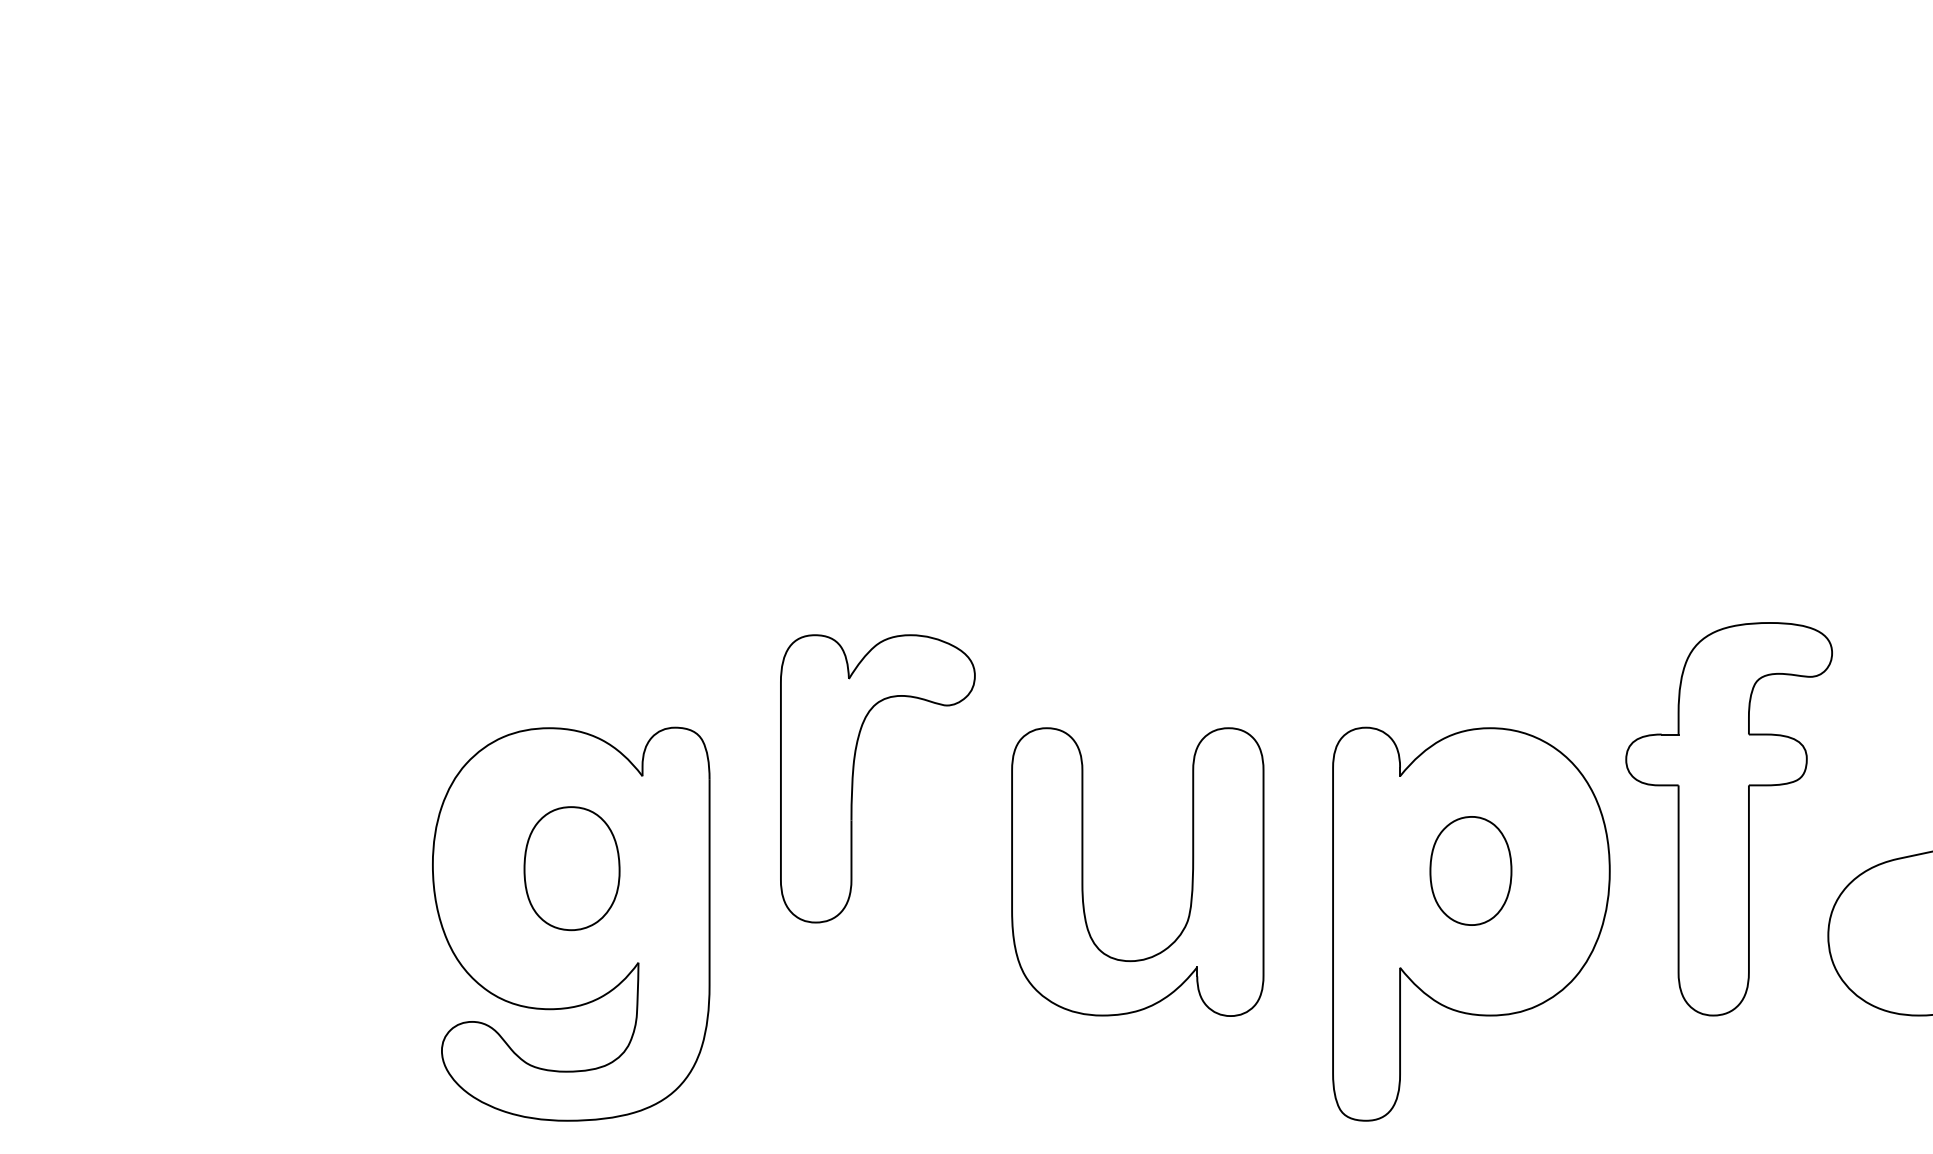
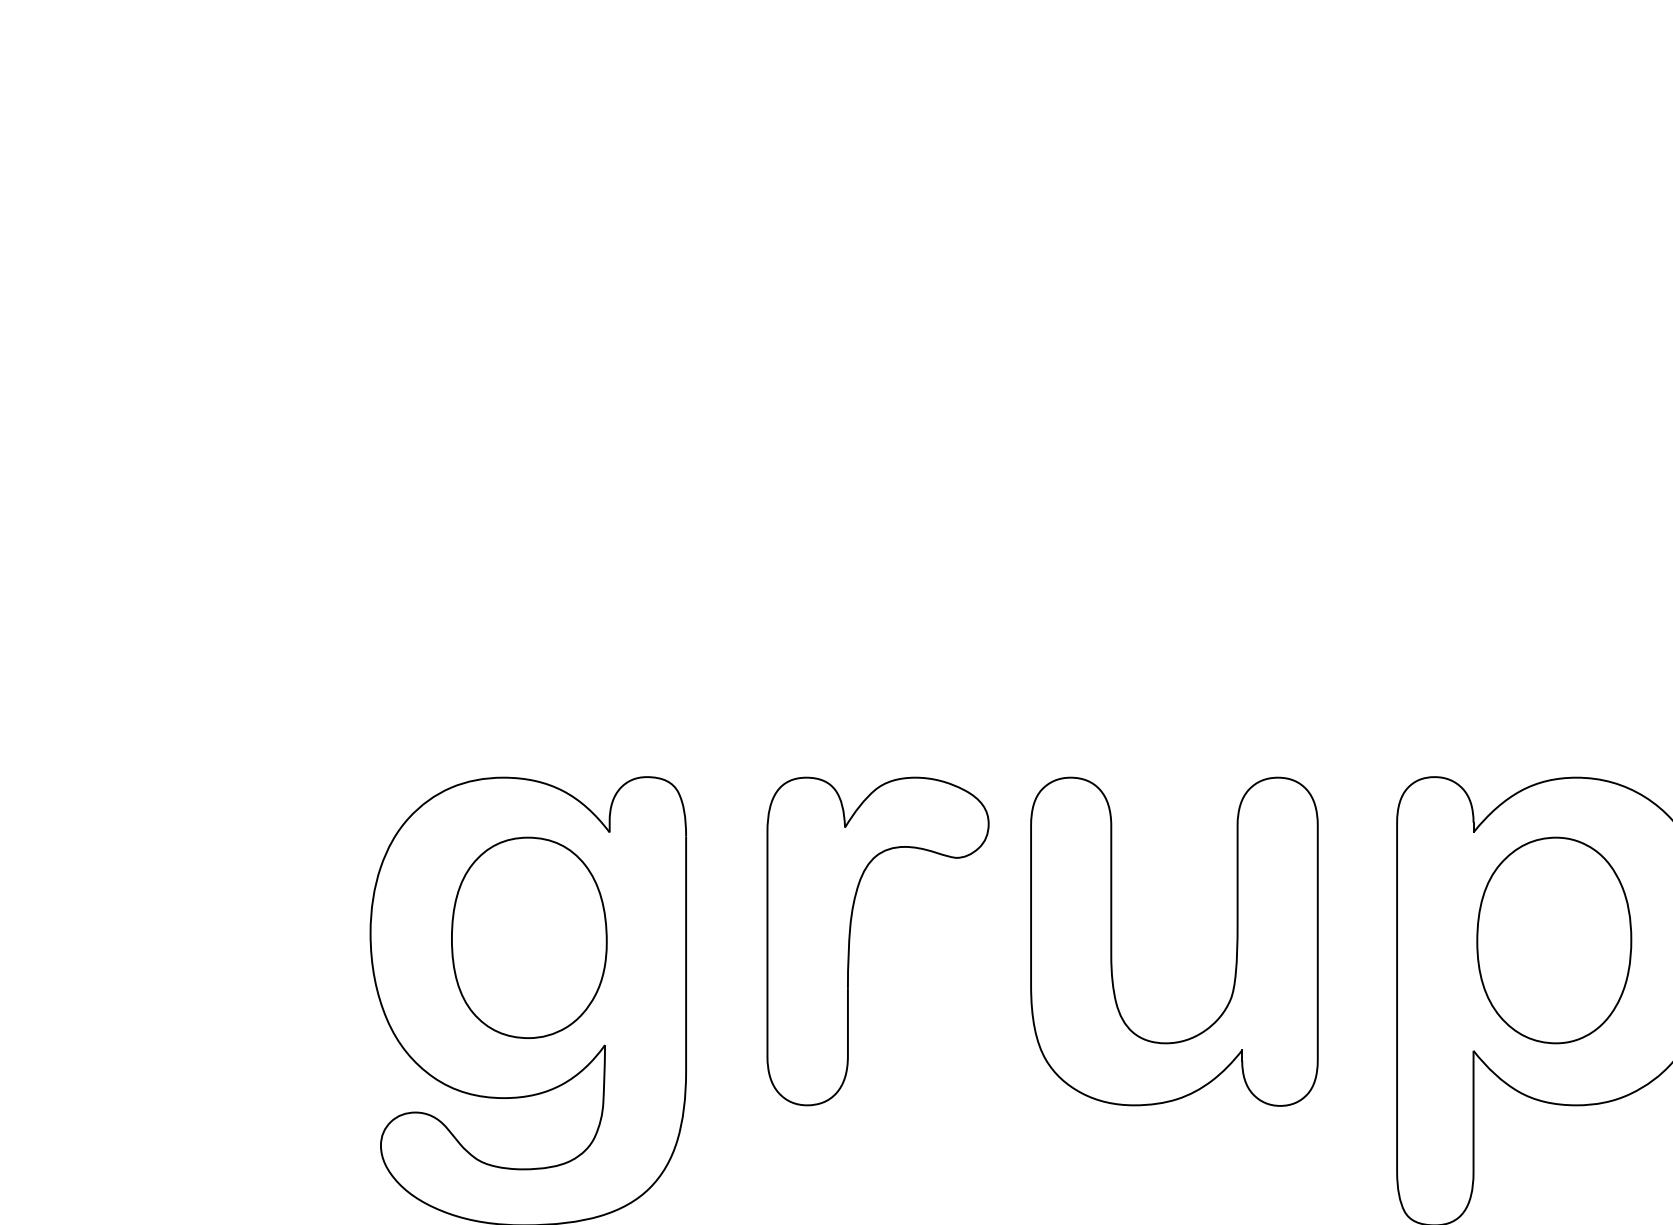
part: (853, 778) -> (850, 941), moved
part: (571, 868) -> (528, 937), size x1.43
part: (1470, 870) -> (1553, 939), size x1.67

